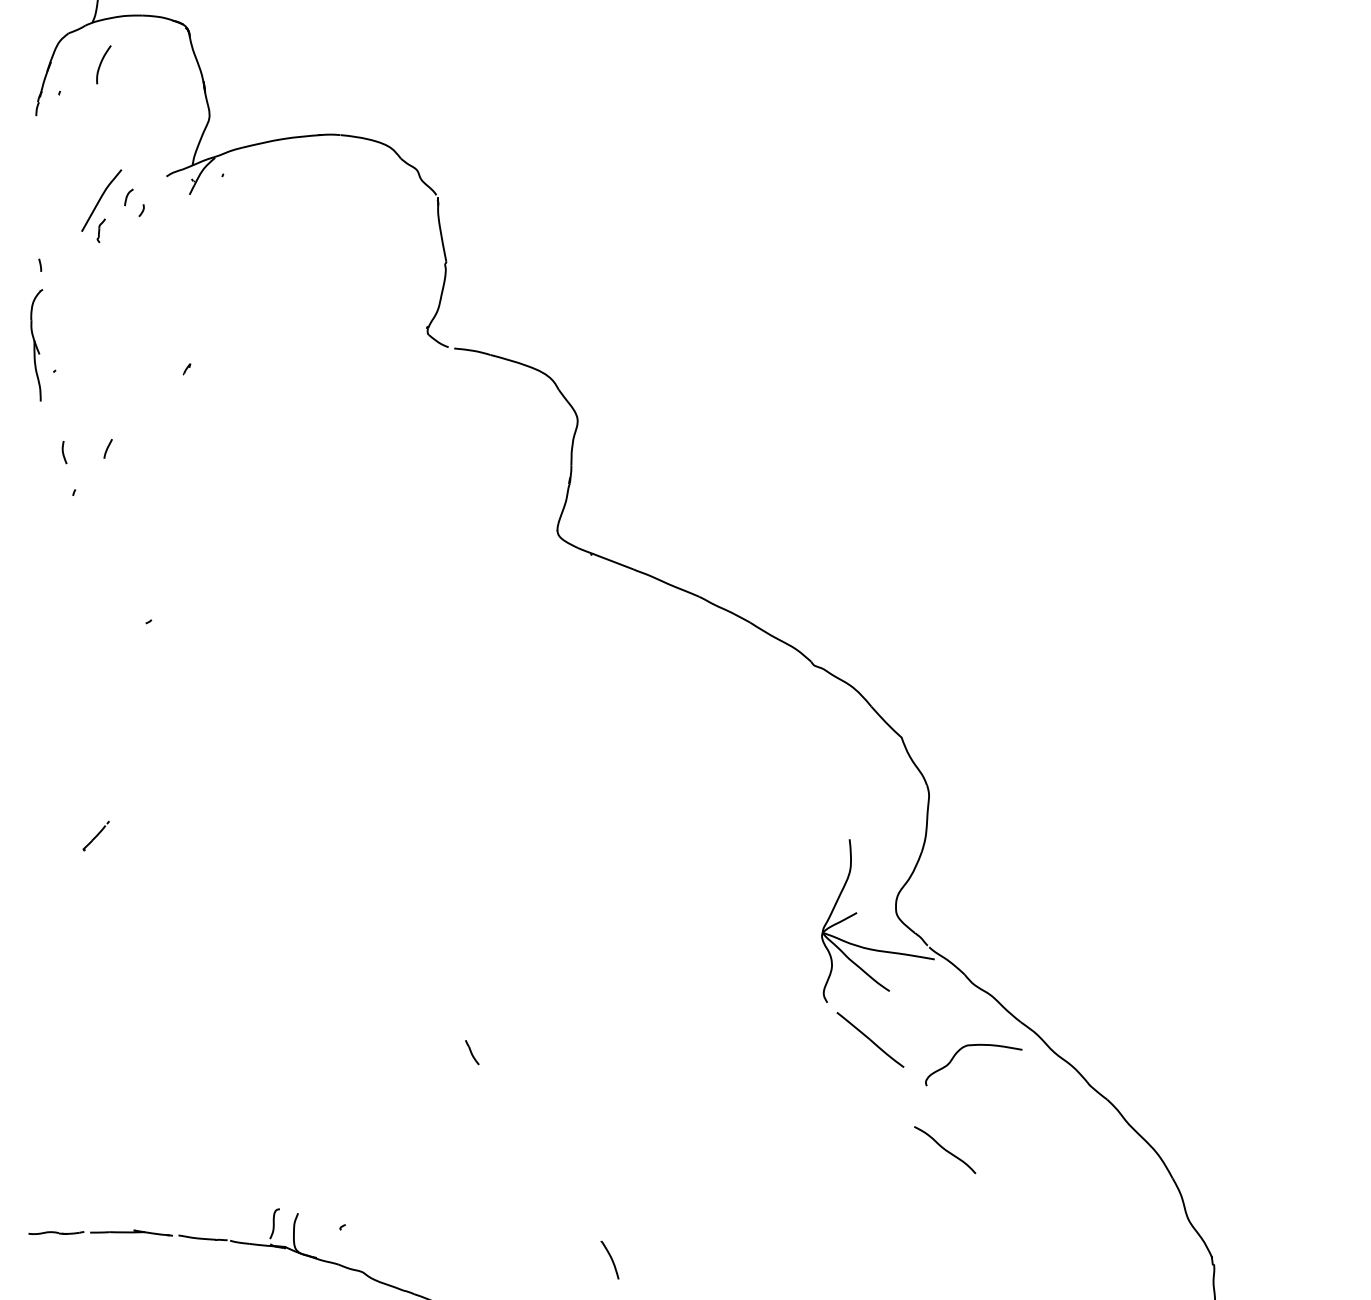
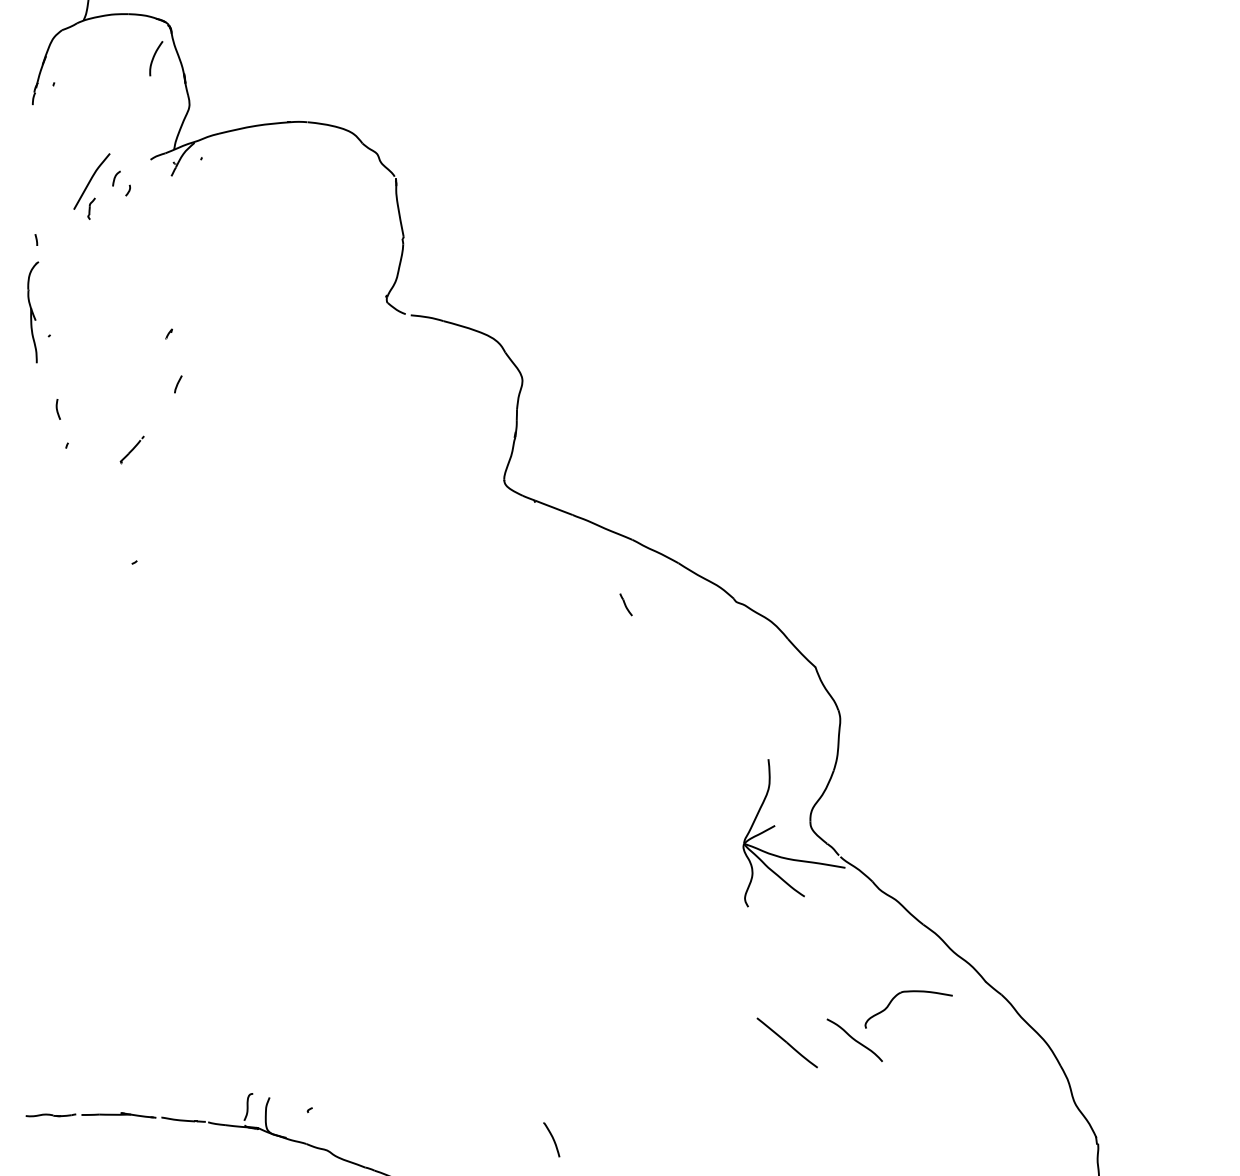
curve: (101, 64) -> (154, 58), moved
curve: (107, 448) -> (177, 384), moved
part: (95, 835) -> (131, 449), moved
line: (870, 1039) -> (787, 1042), moved
part: (971, 1046) -> (906, 992), moved
part: (472, 1052) -> (626, 604), moved

